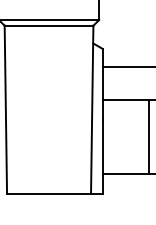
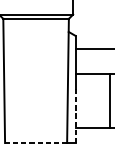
line: (102, 156) -> (75, 115), solid -> dashed
line: (49, 193) -> (36, 142), solid -> dashed

